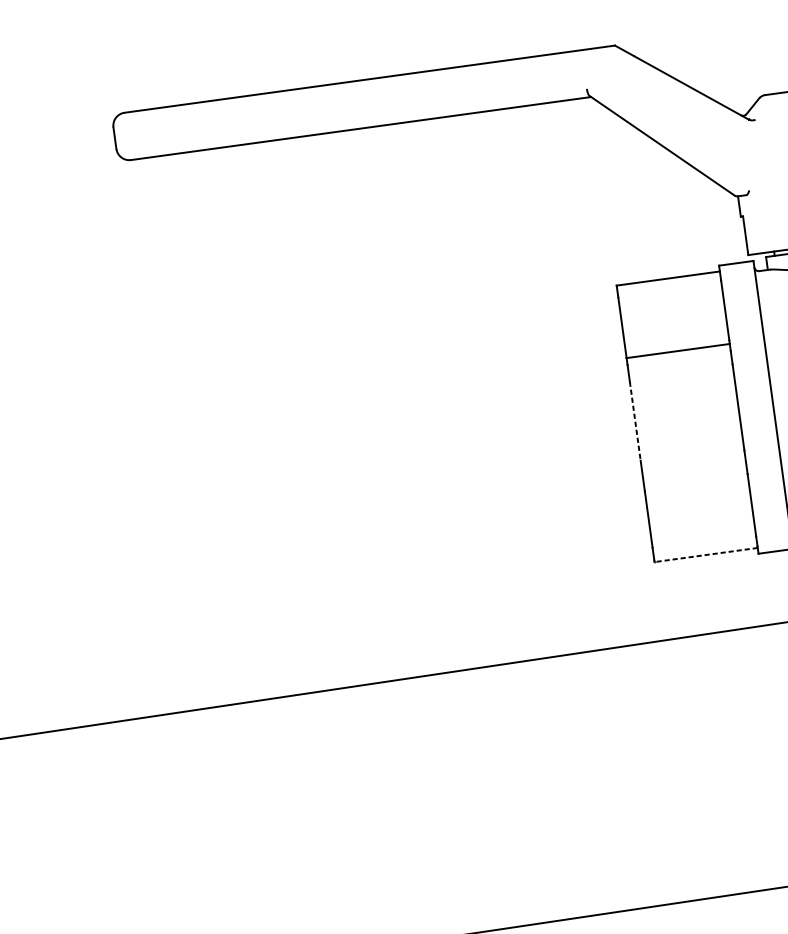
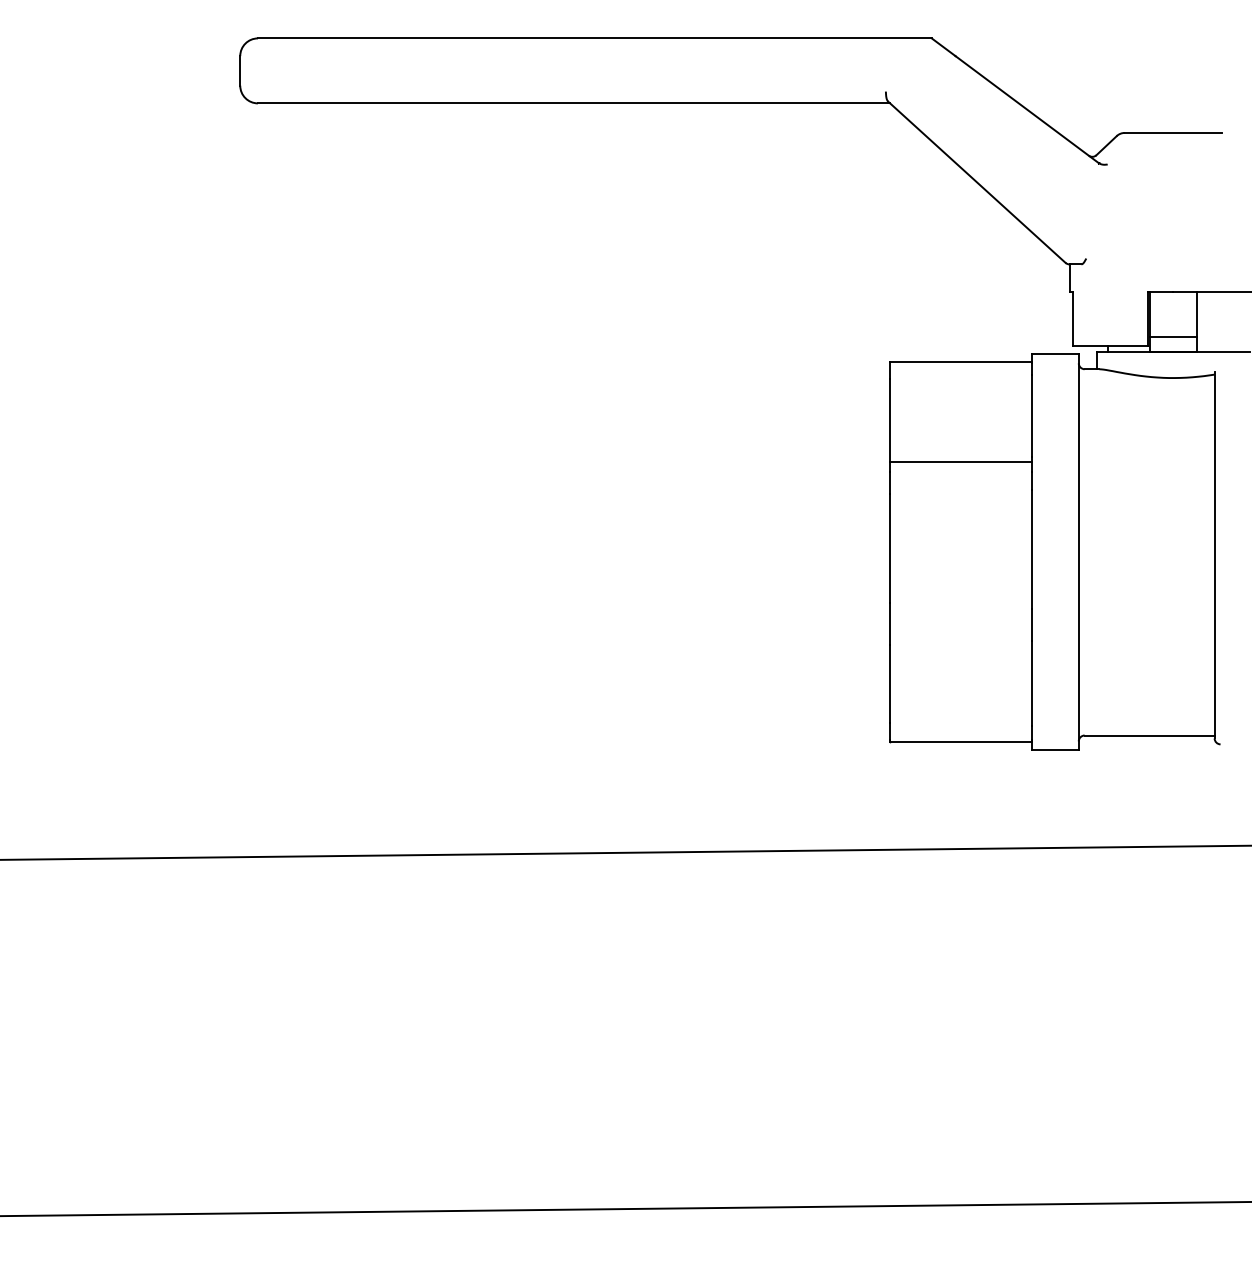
line: (635, 421) -> (889, 549), dashed -> solid
line: (706, 555) -> (960, 742), dashed -> solid

